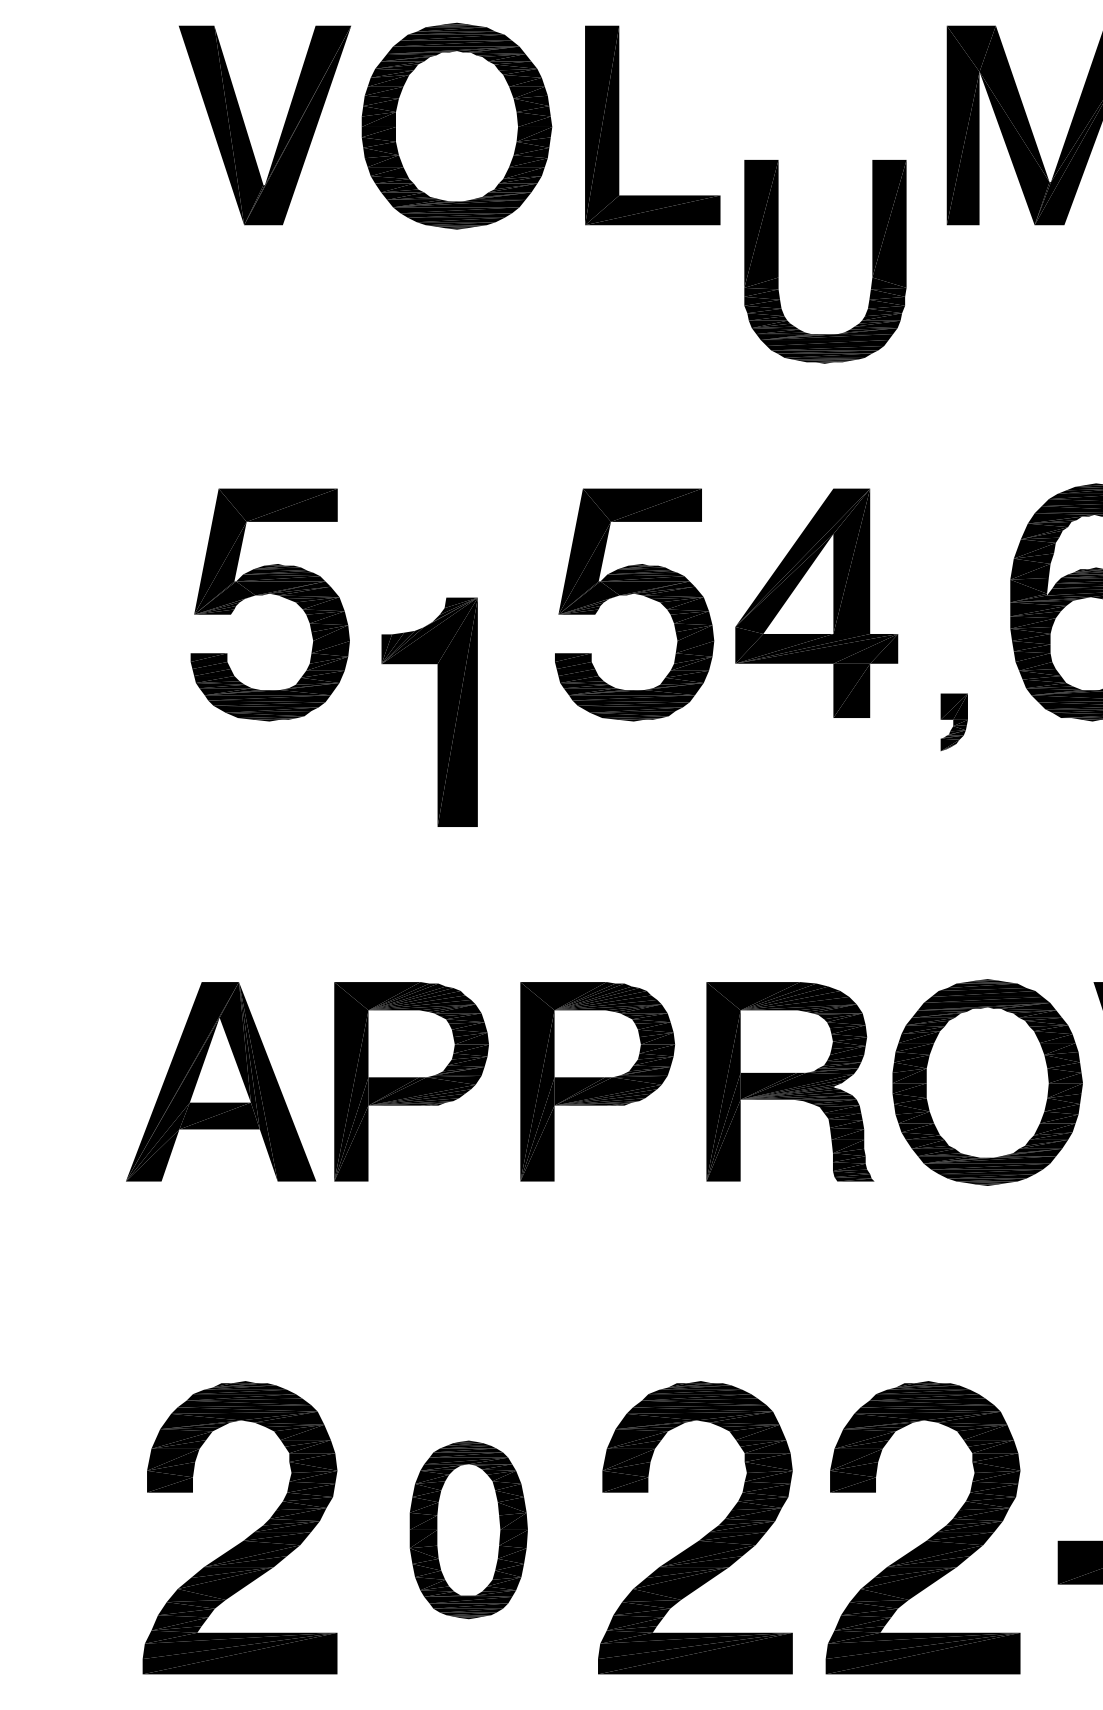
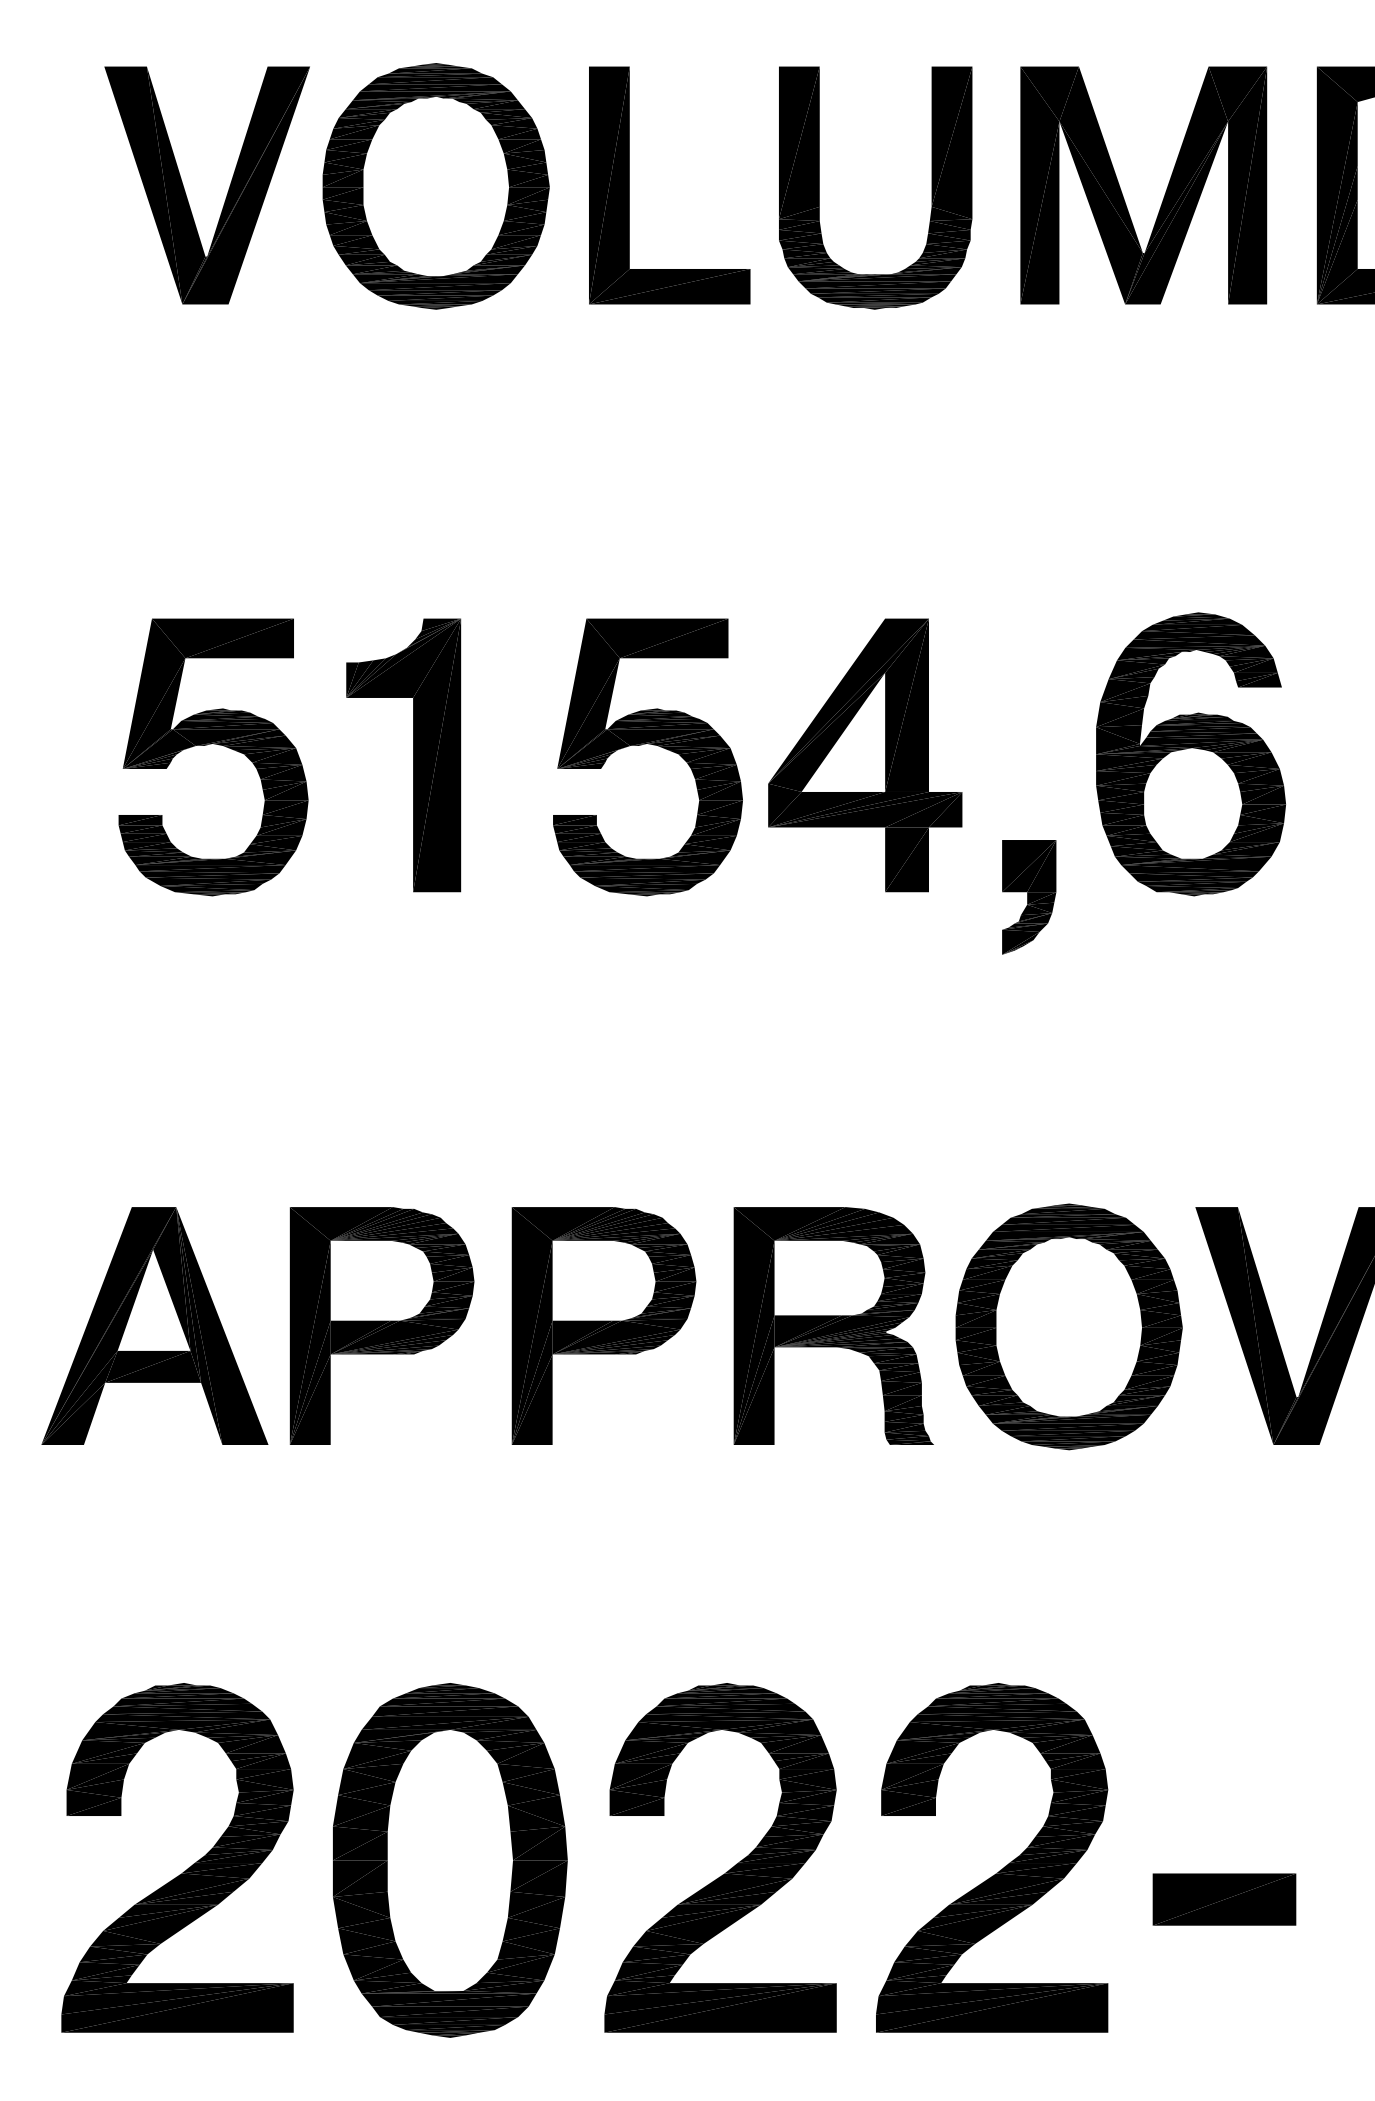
part: (778, 261) -> (819, 187), moved
part: (437, 712) -> (413, 755), moved
part: (954, 722) -> (1029, 897), size x1.67
part: (468, 1529) -> (450, 1860), size x1.67

